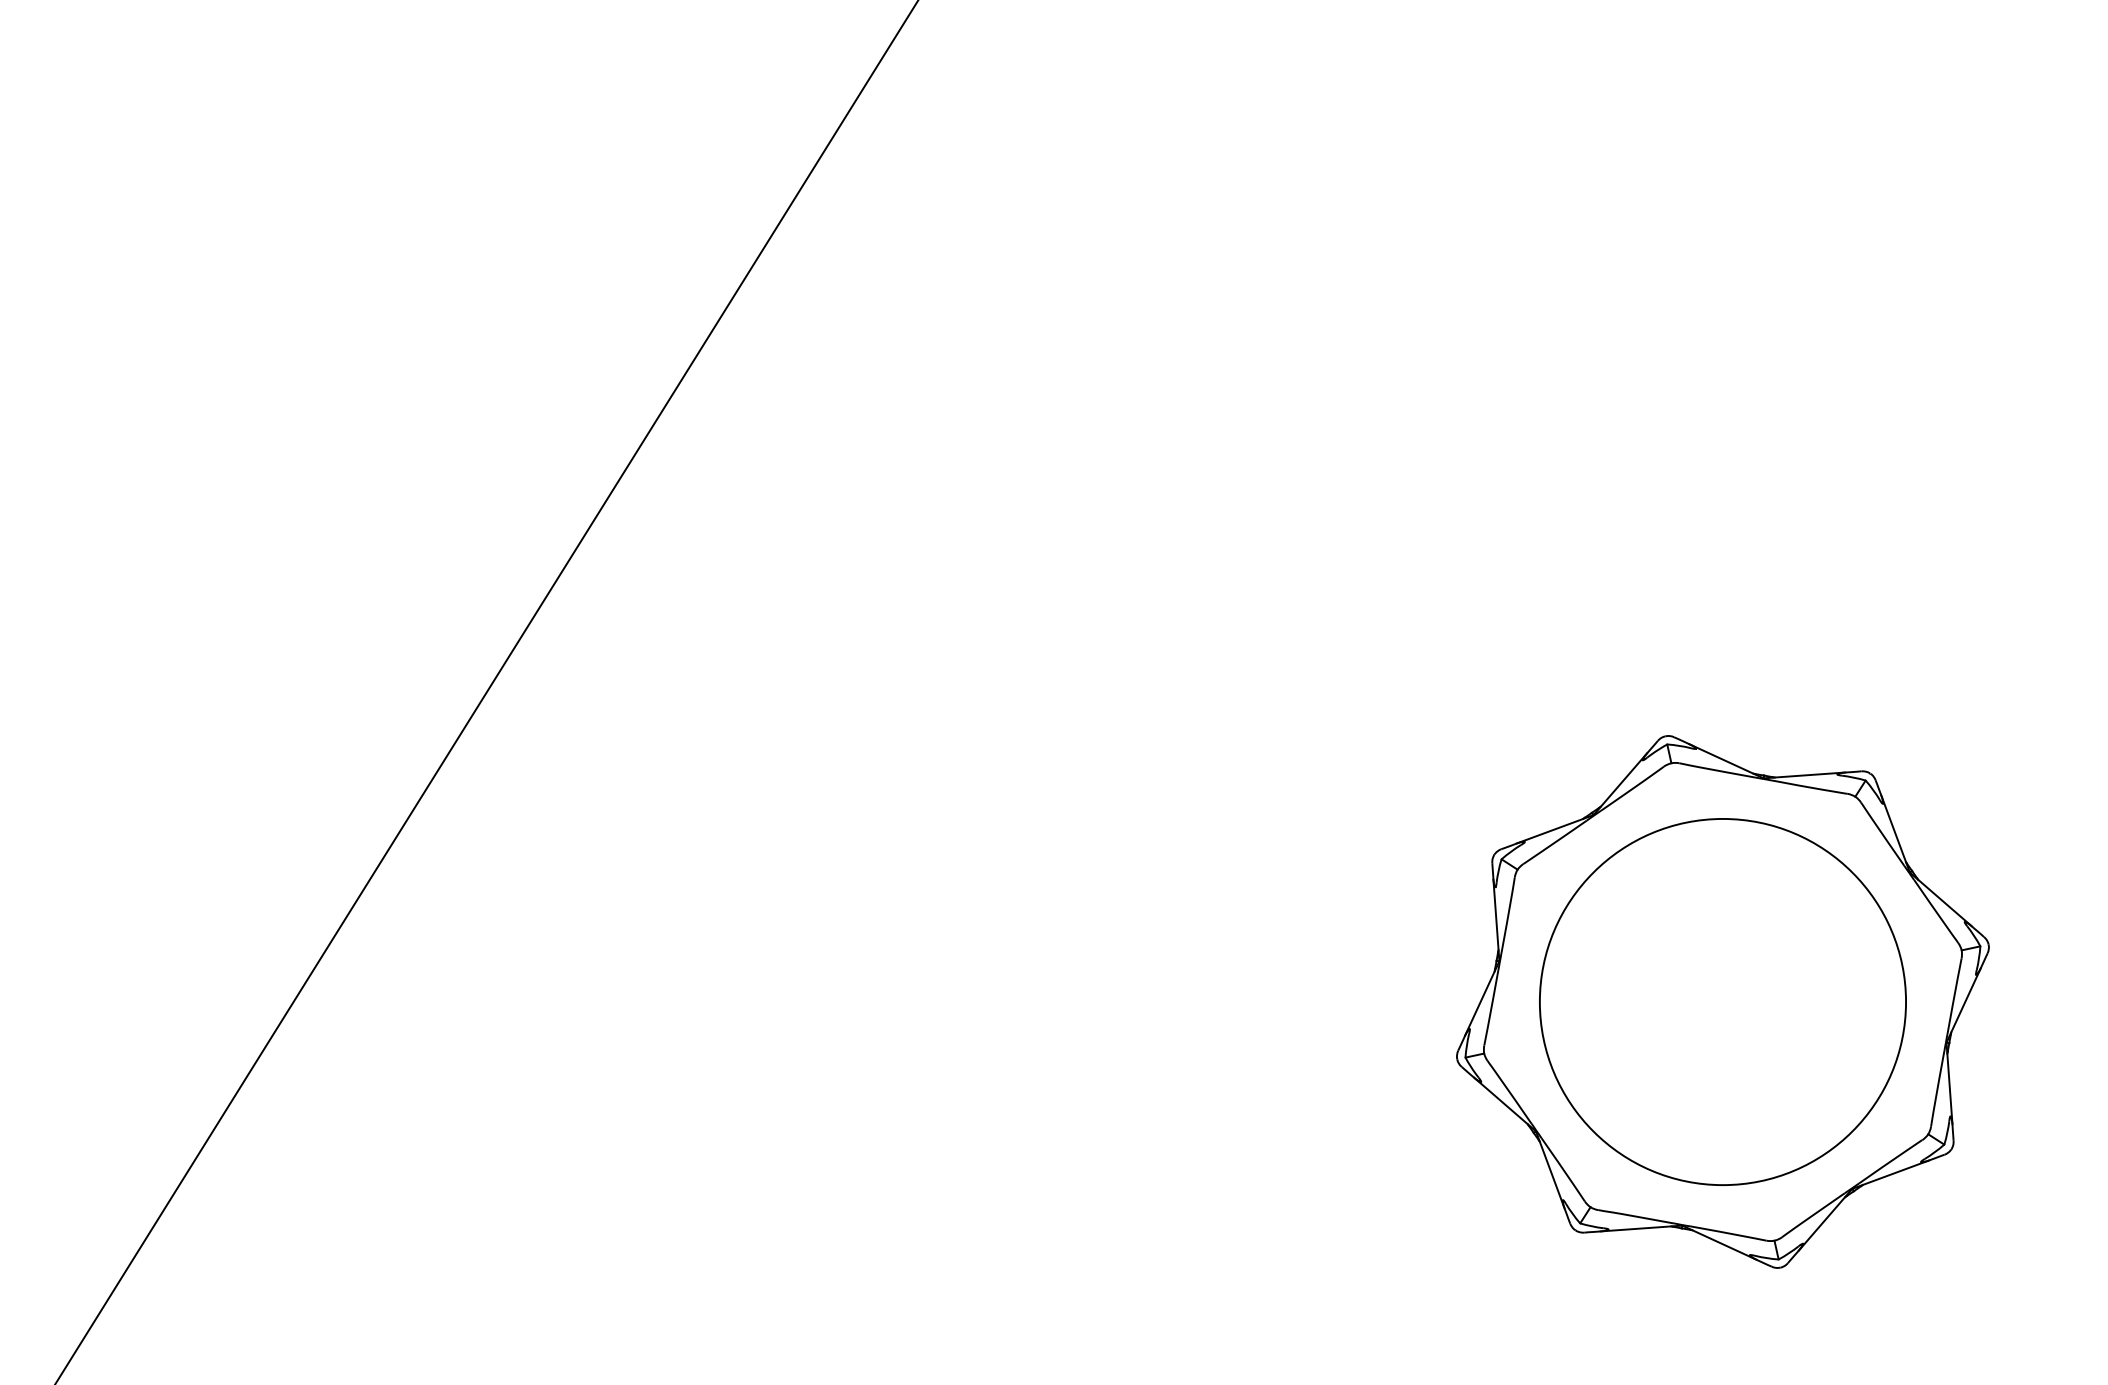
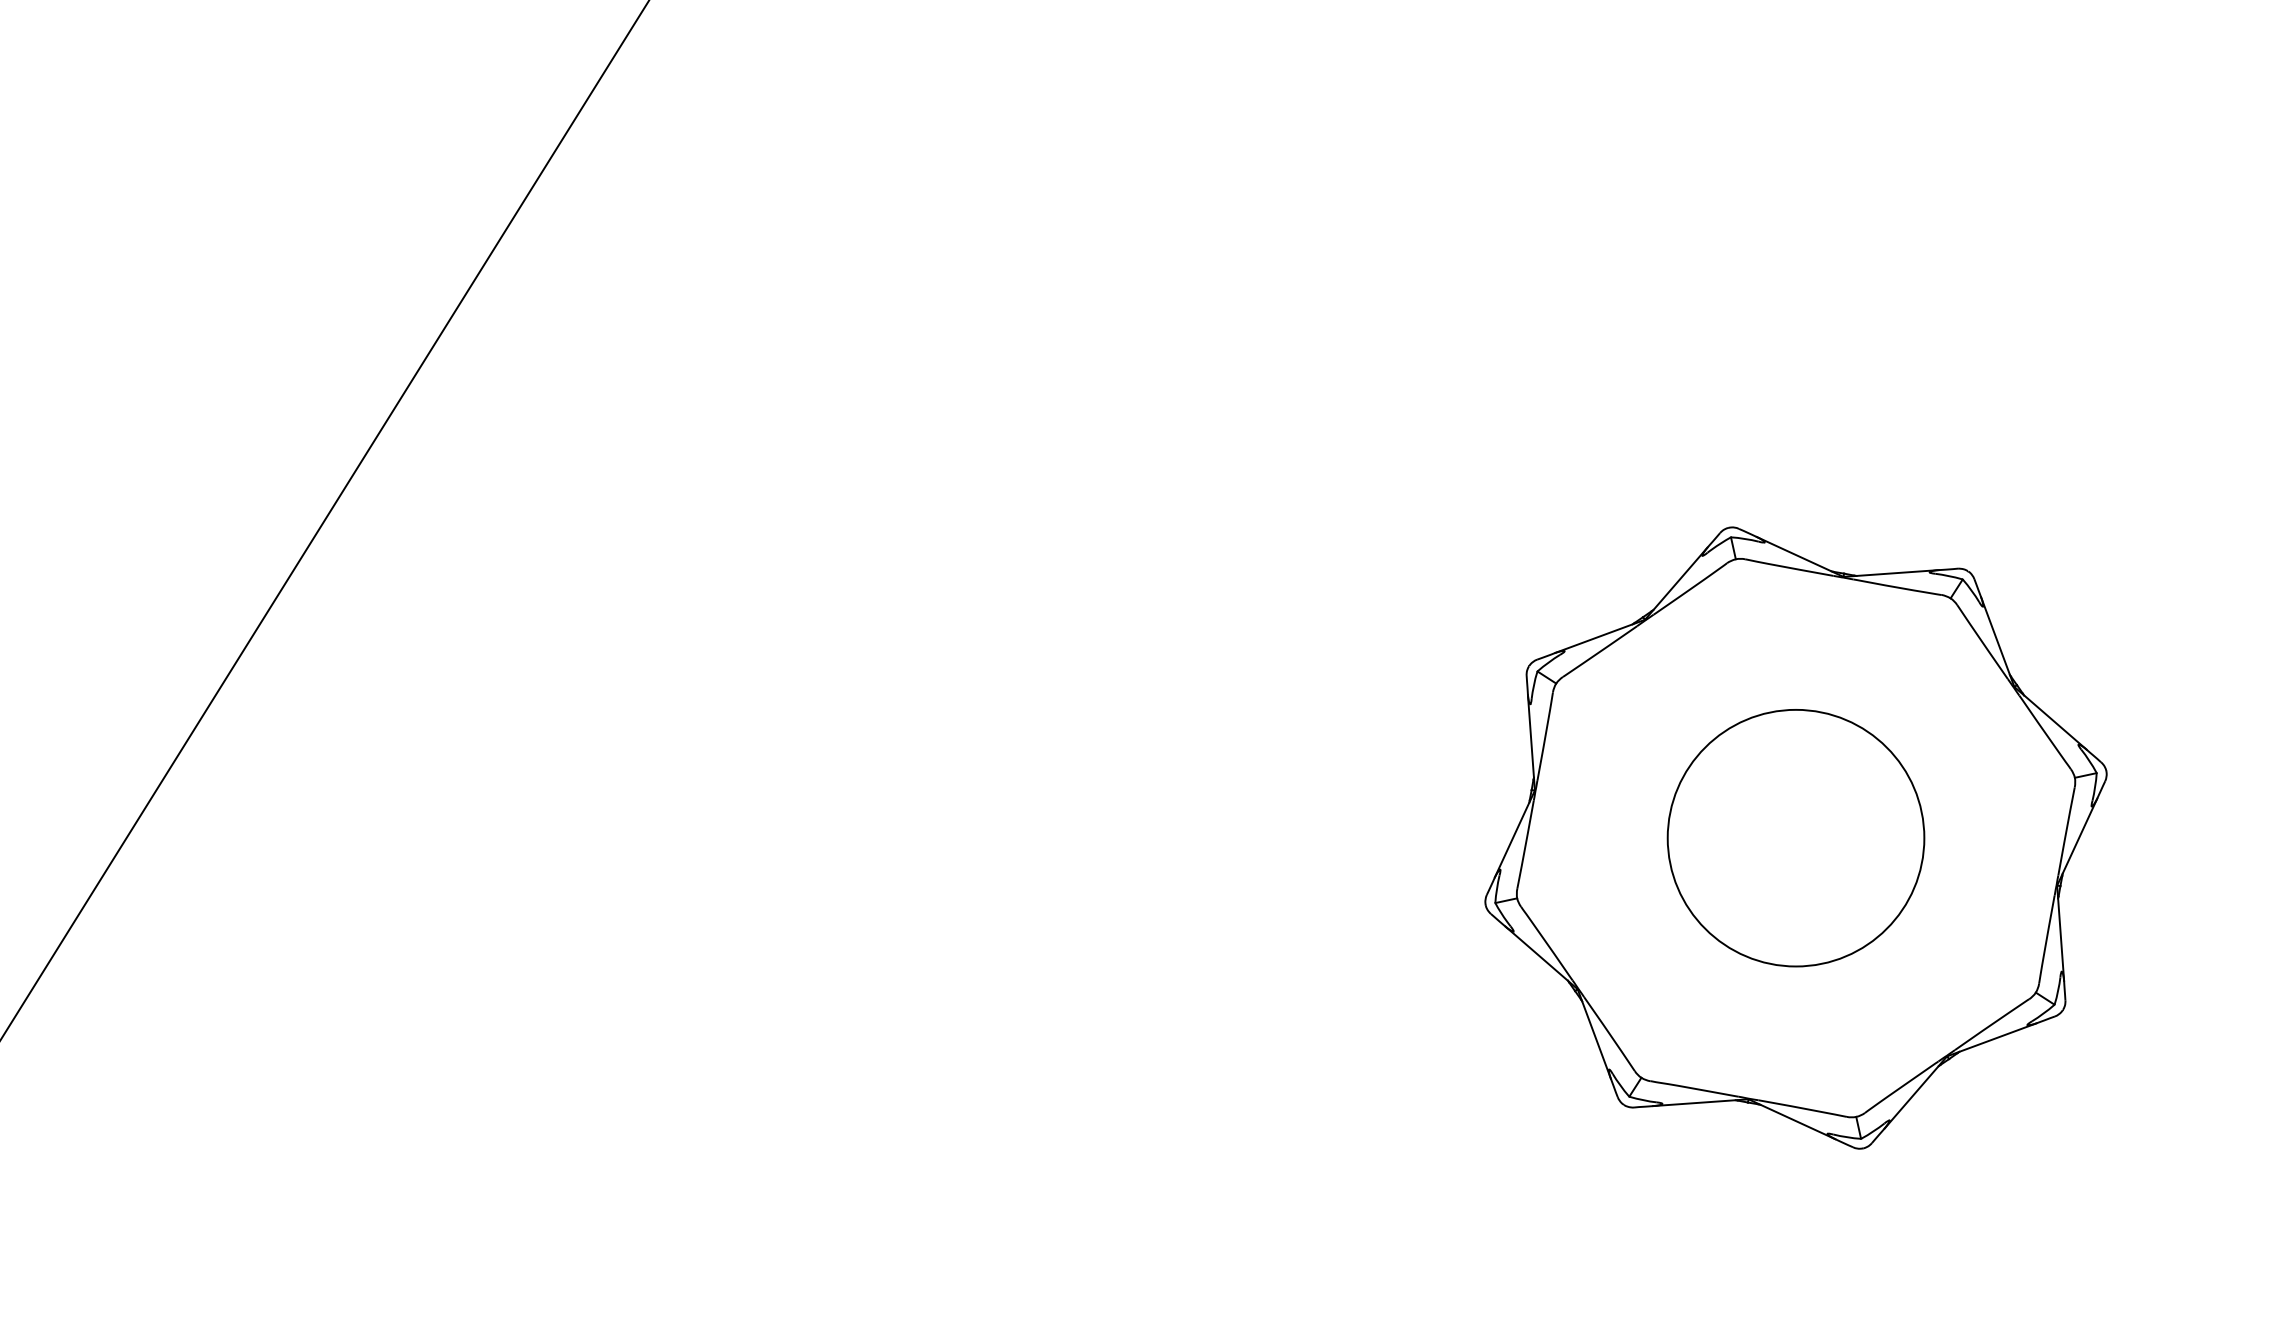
circle: (1722, 1001) -> (1795, 837), size x0.6

